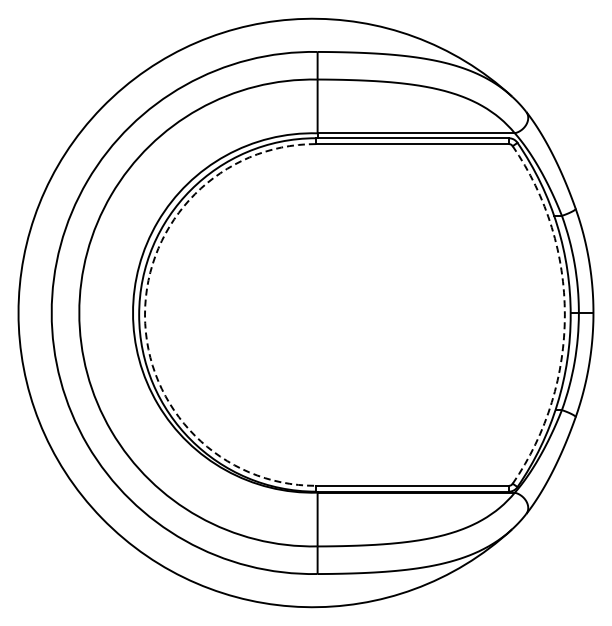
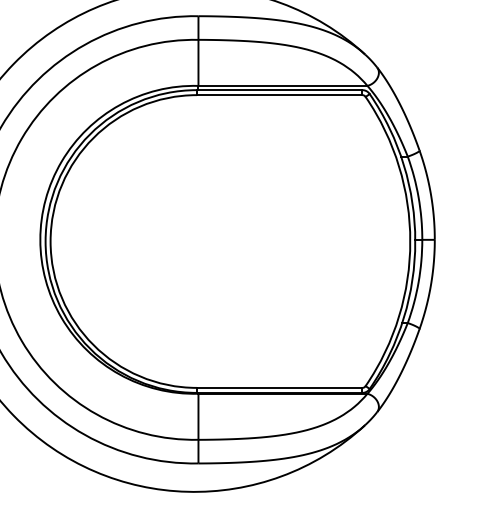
arc: (145, 314) -> (51, 241), dashed -> solid
arc: (564, 314) -> (409, 241), dashed -> solid

